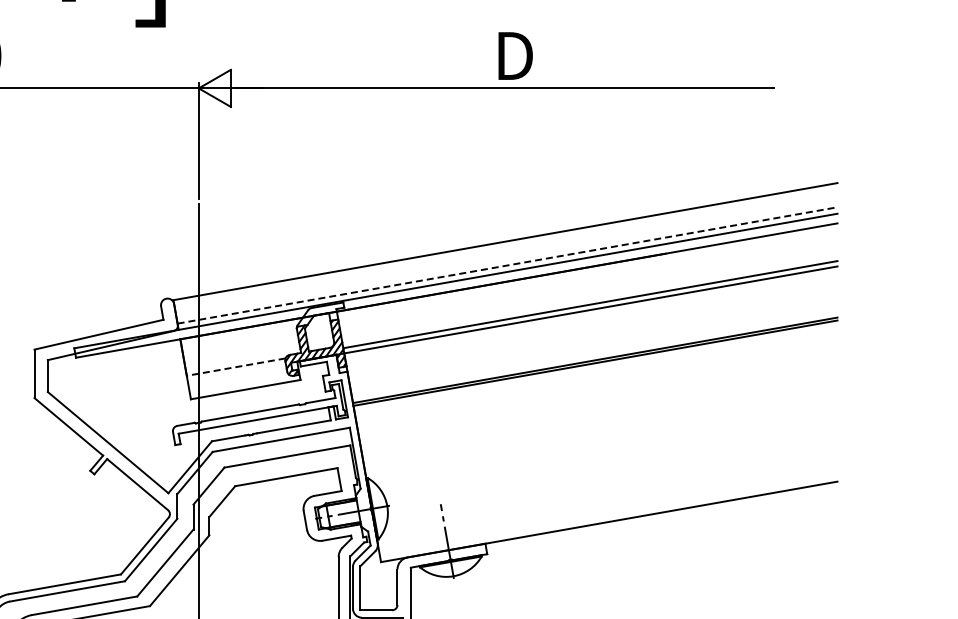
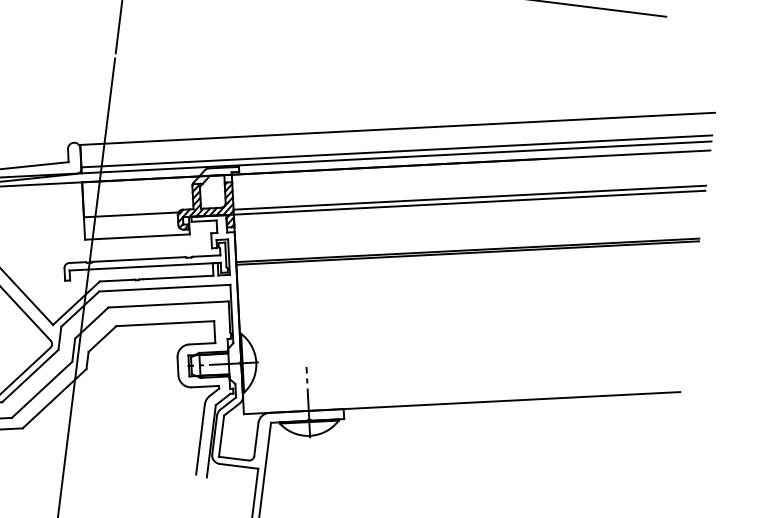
line: (508, 265) -> (397, 151), dashed -> solid
line: (235, 367) -> (130, 215), dashed -> solid

